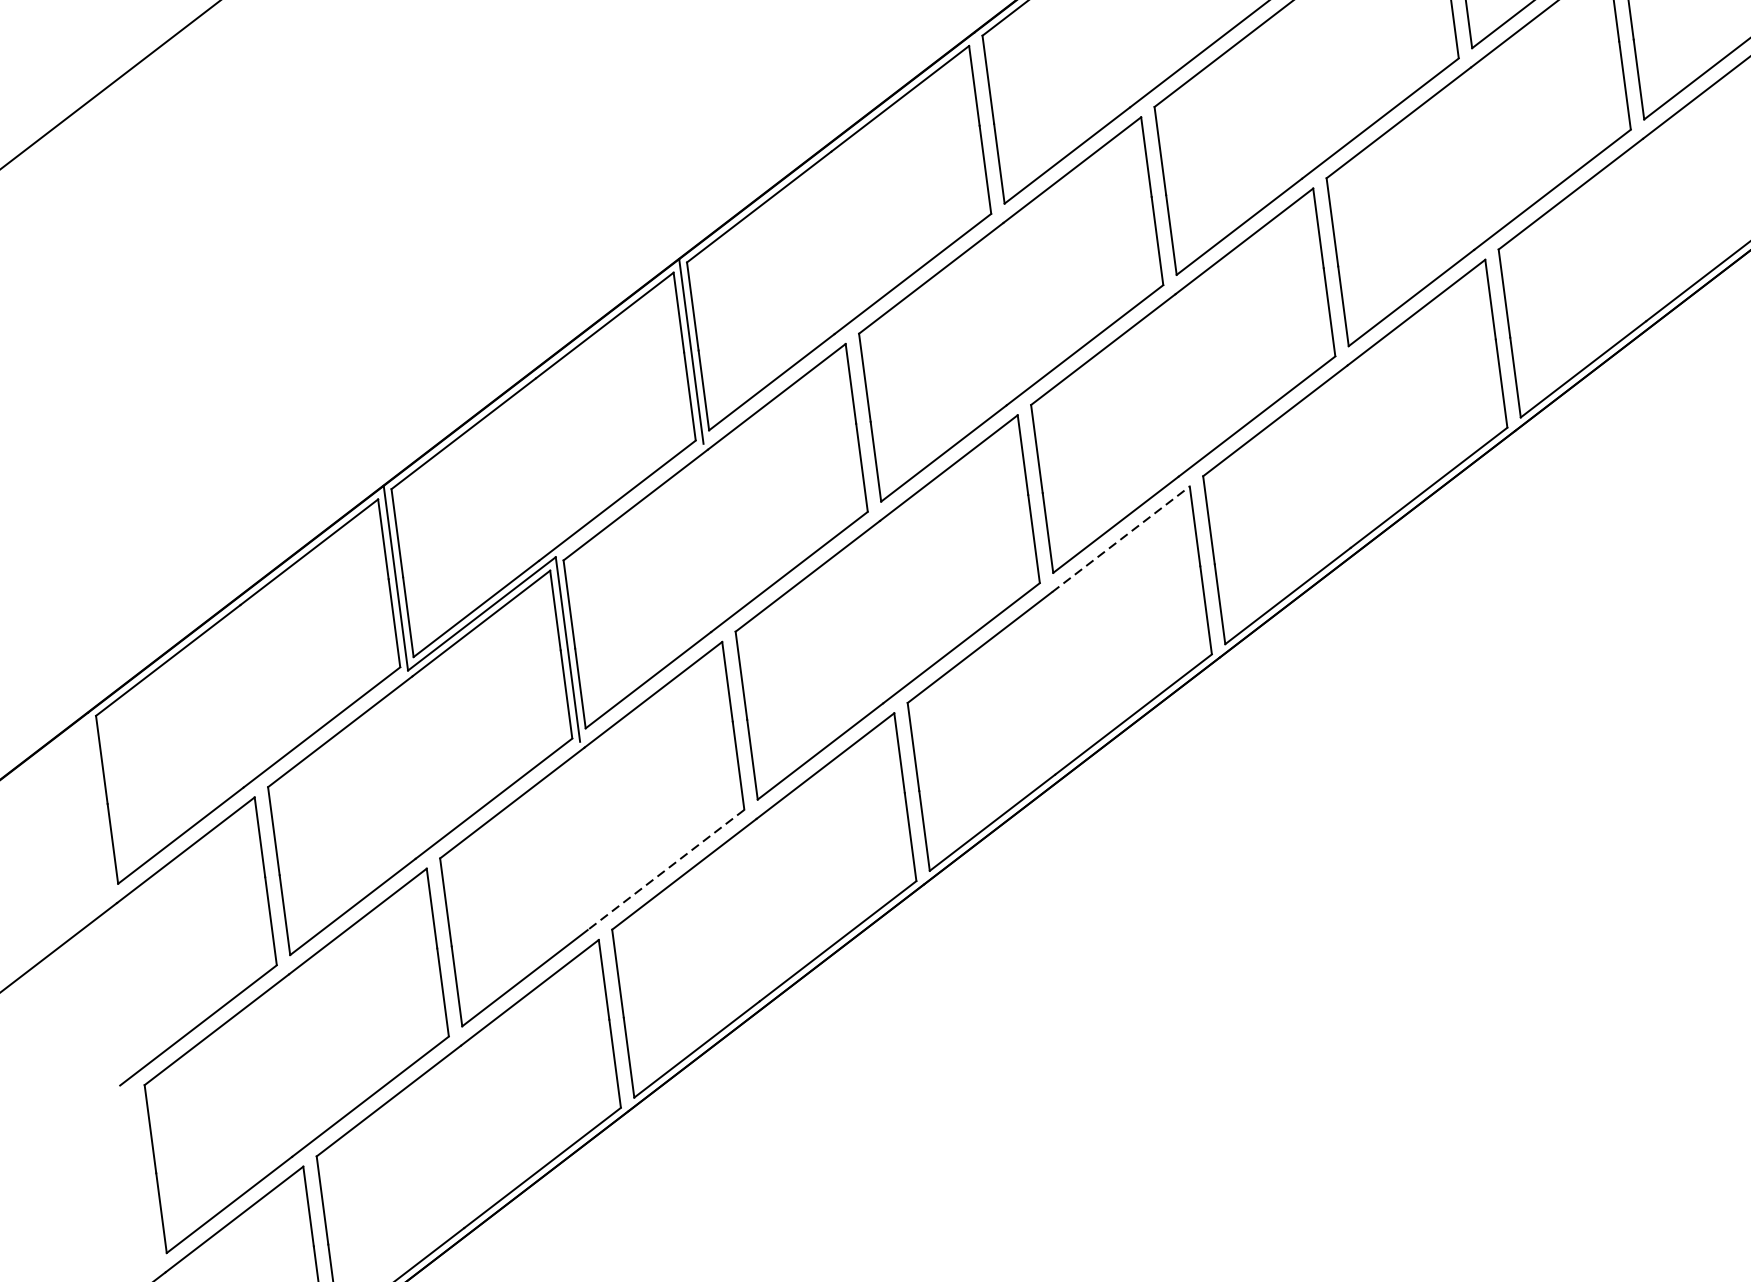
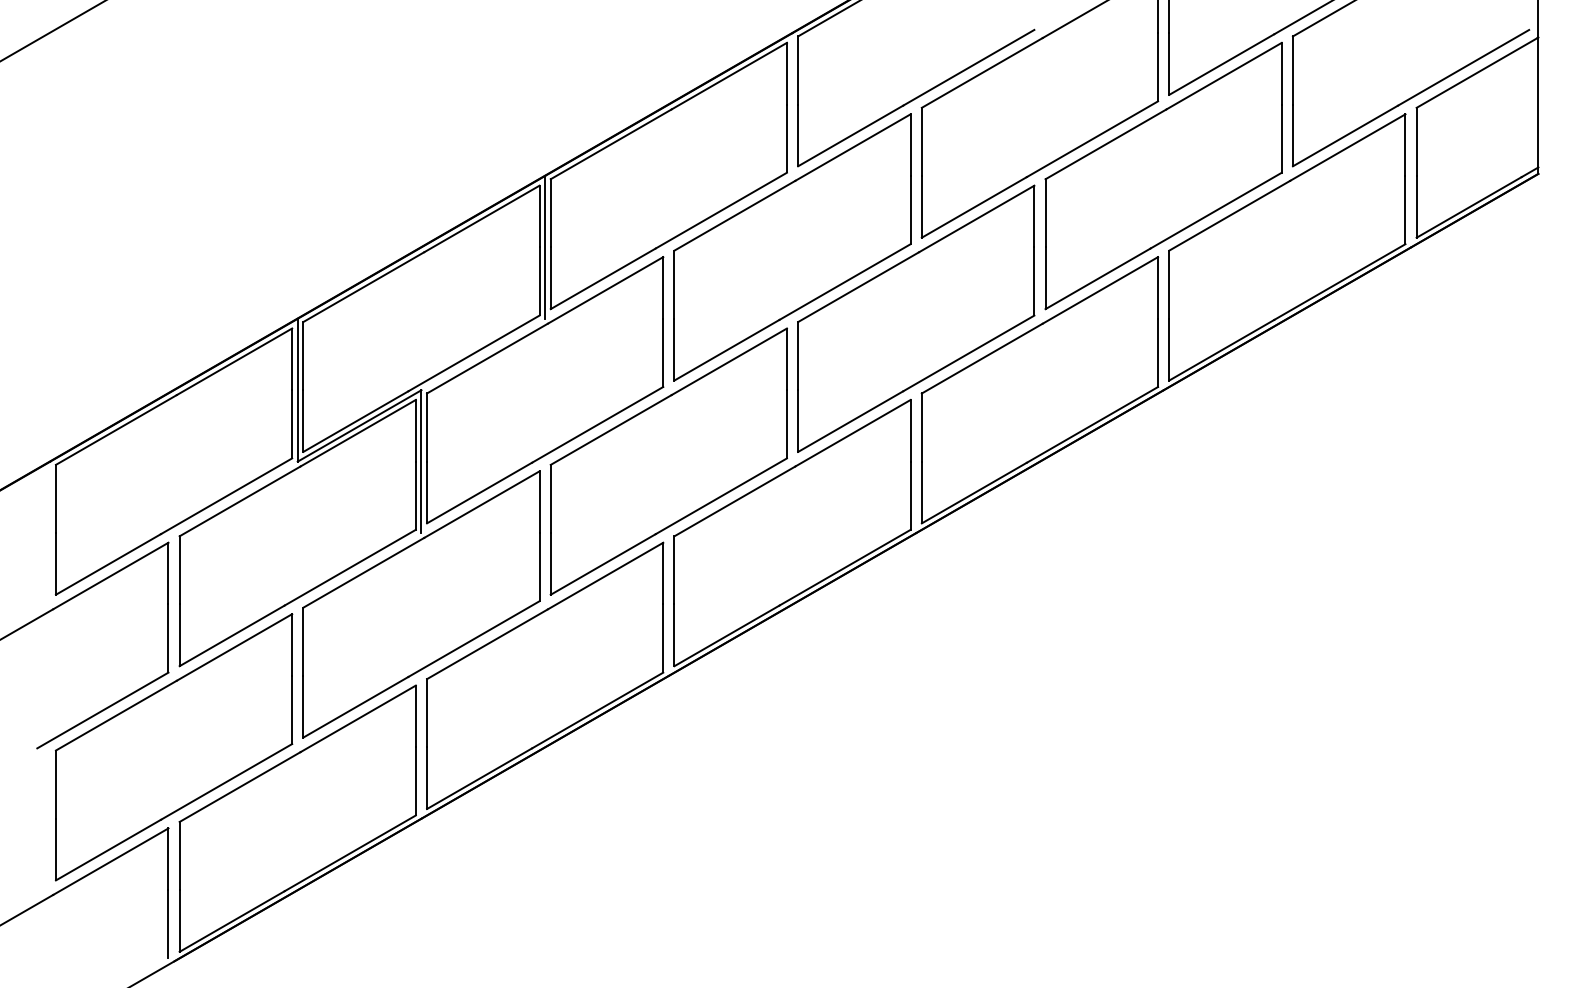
line: (1121, 539) -> (853, 433), dashed -> solid
line: (665, 870) -> (473, 639), dashed -> solid

